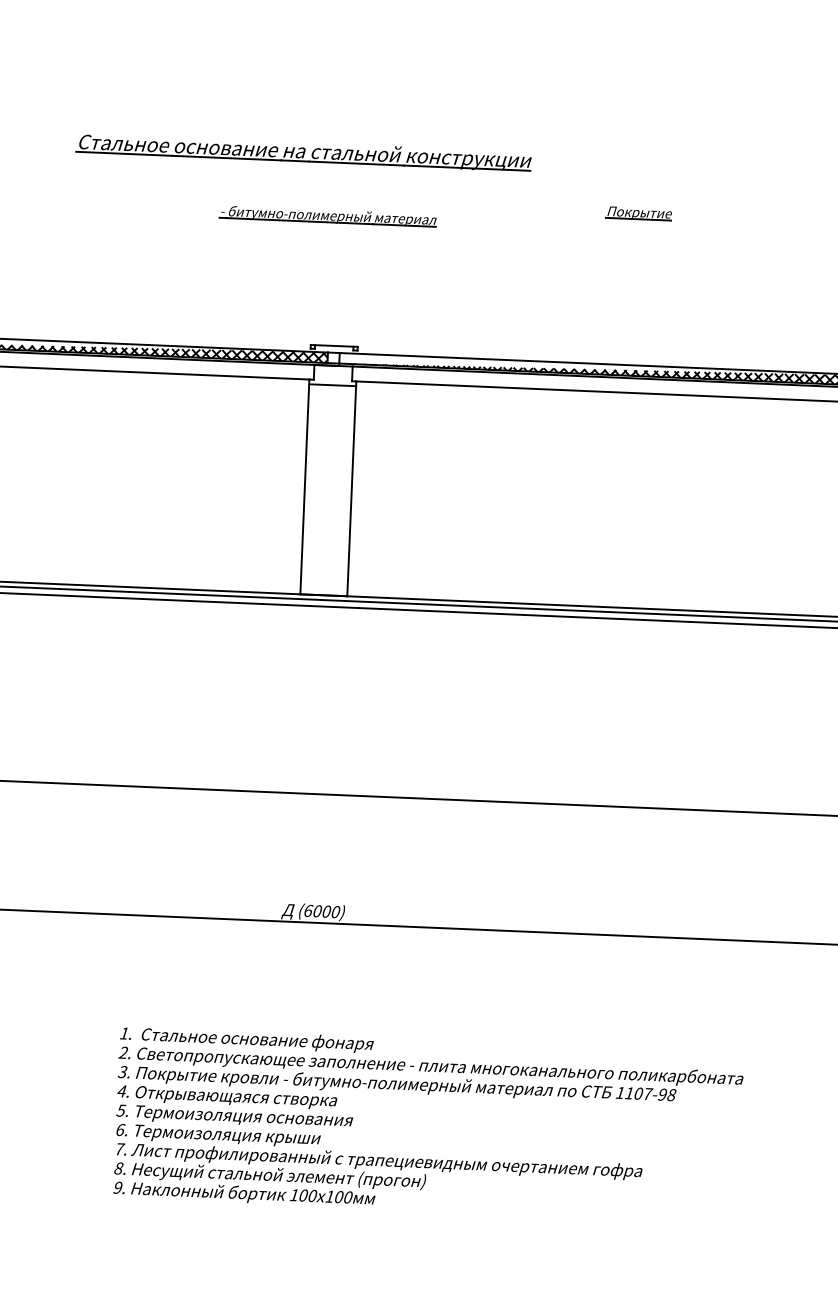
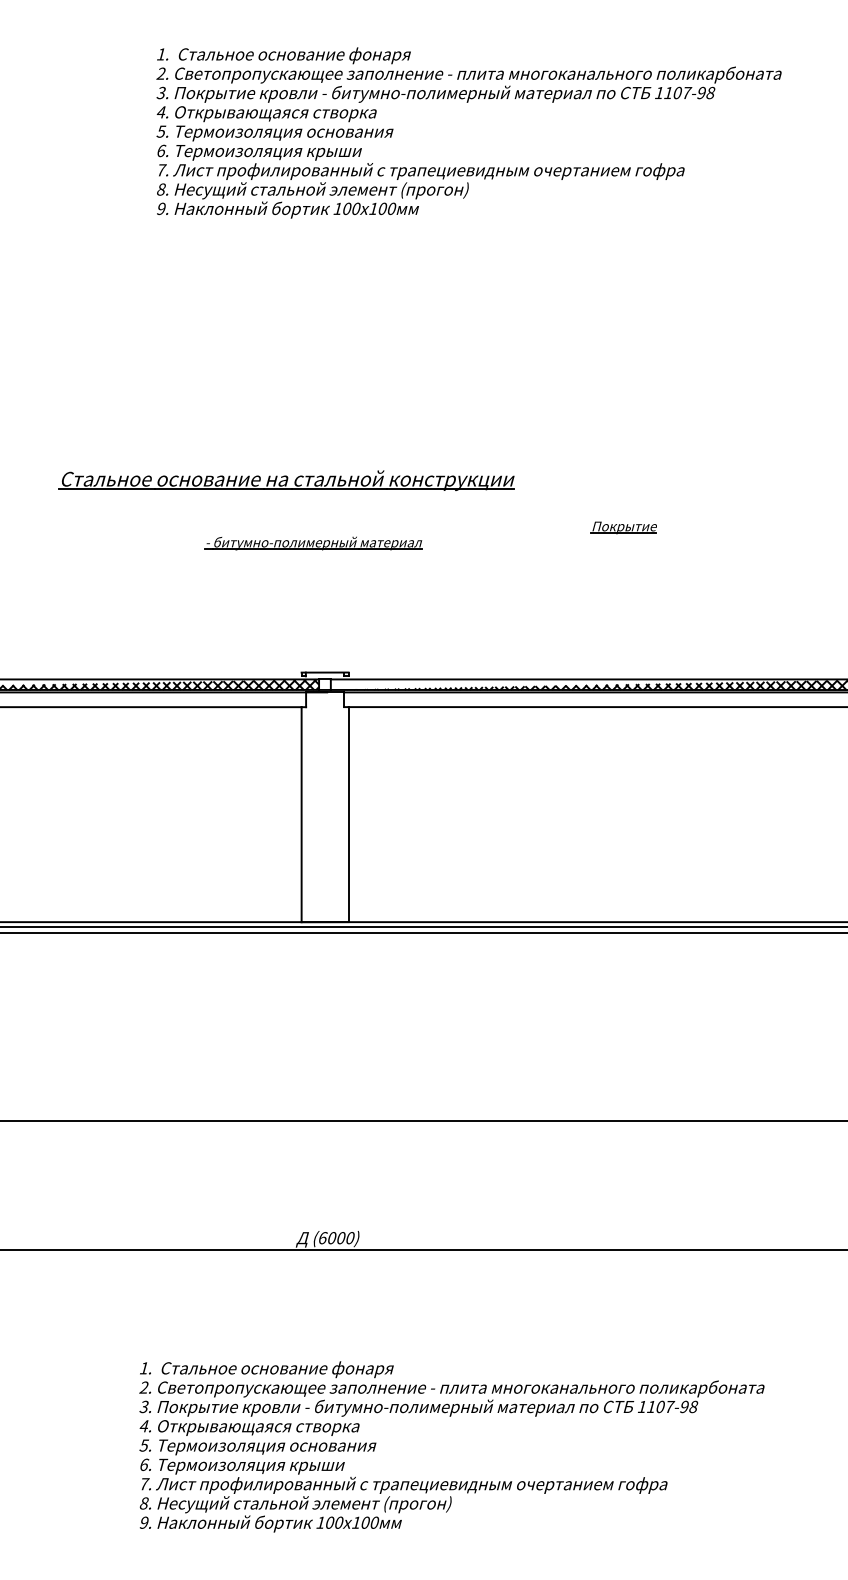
line: (332, 384) -> (324, 711), removed

